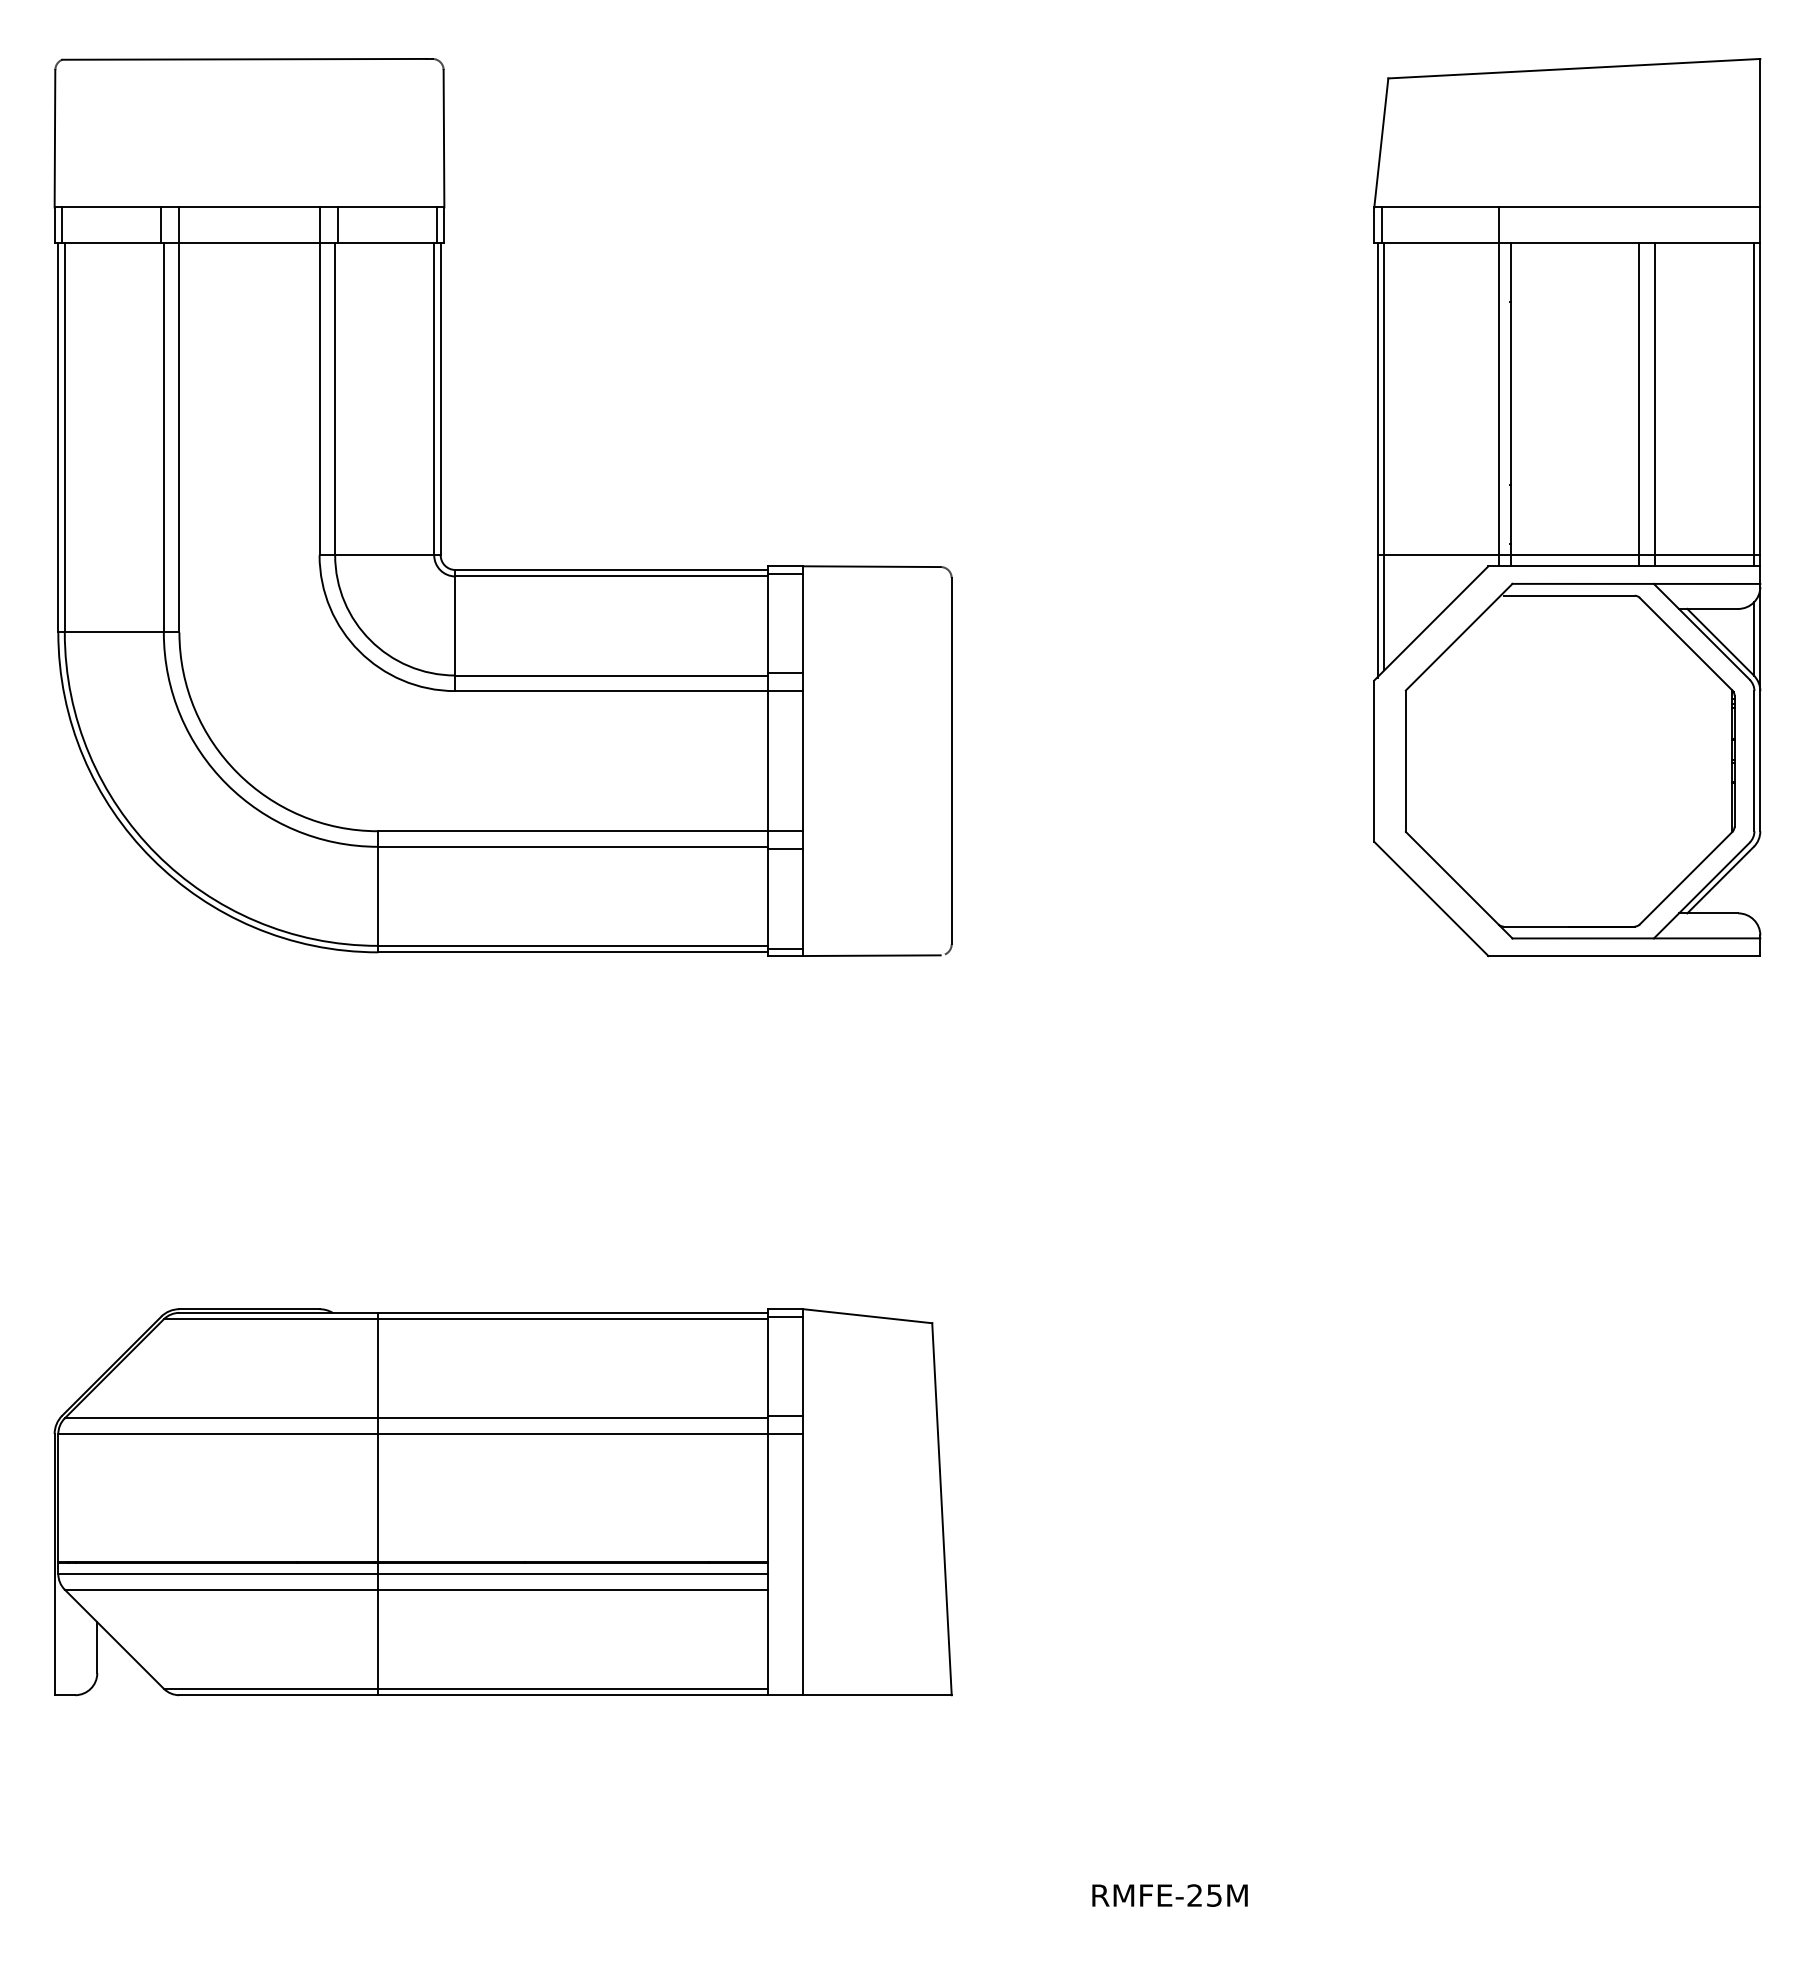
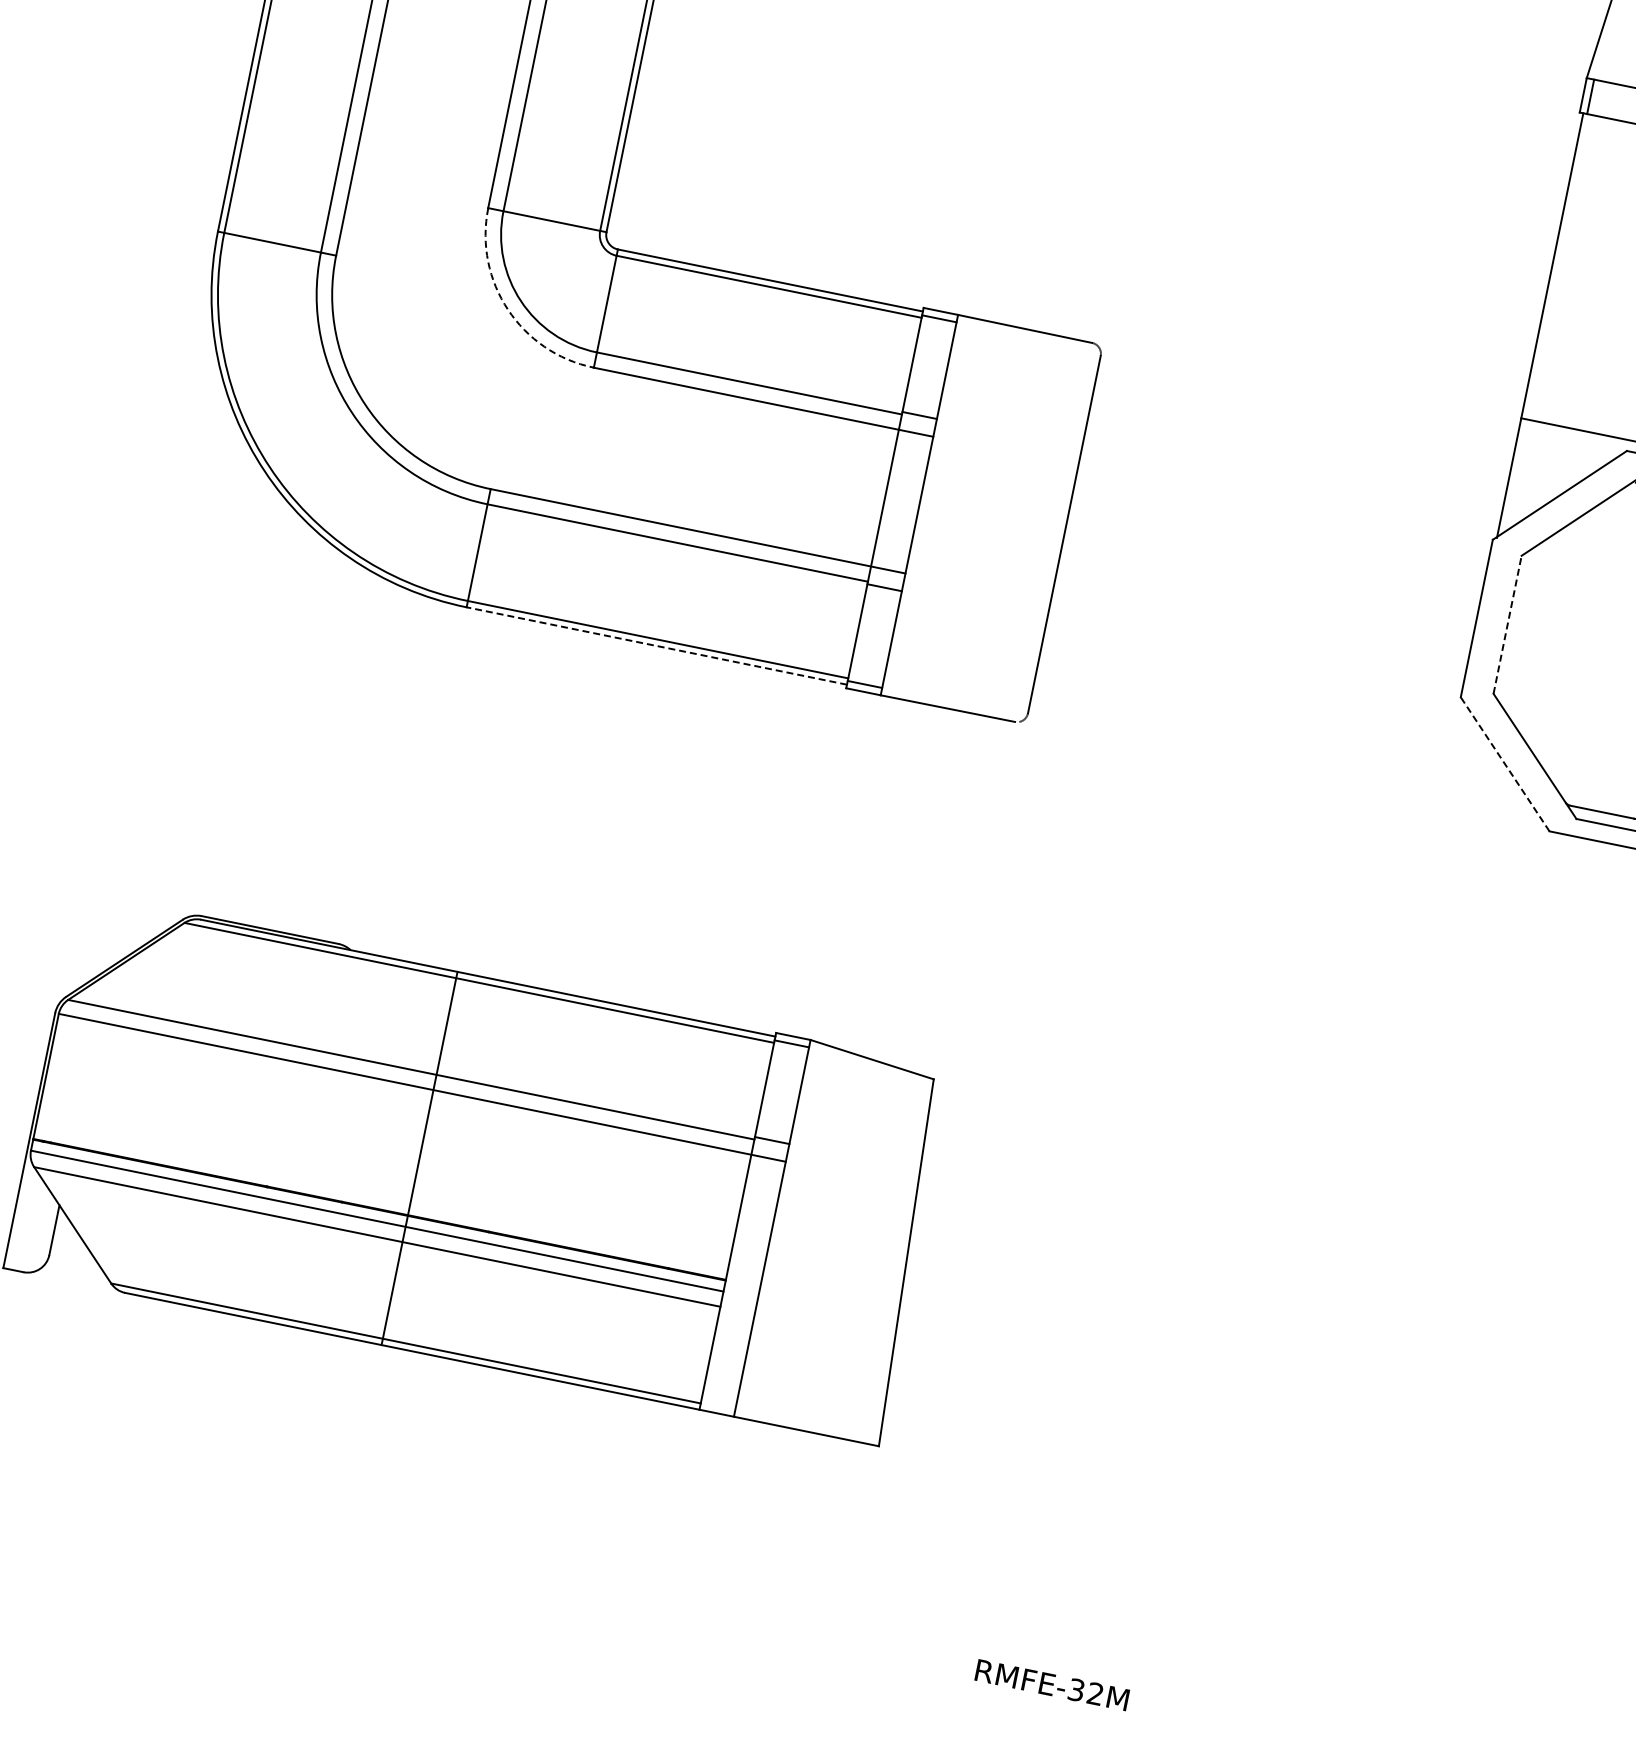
line: (1384, 456) -> (1547, 323), removed
arc: (359, 651) -> (508, 309), solid -> dashed
line: (1405, 761) -> (1507, 625), solid -> dashed
line: (1431, 898) -> (1505, 763), solid -> dashed
line: (573, 952) -> (657, 646), solid -> dashed
line: (378, 1503) -> (419, 1158), moved
text: (1204, 1895) -> (1085, 1691), RMFE-25M -> RMFE-32M

